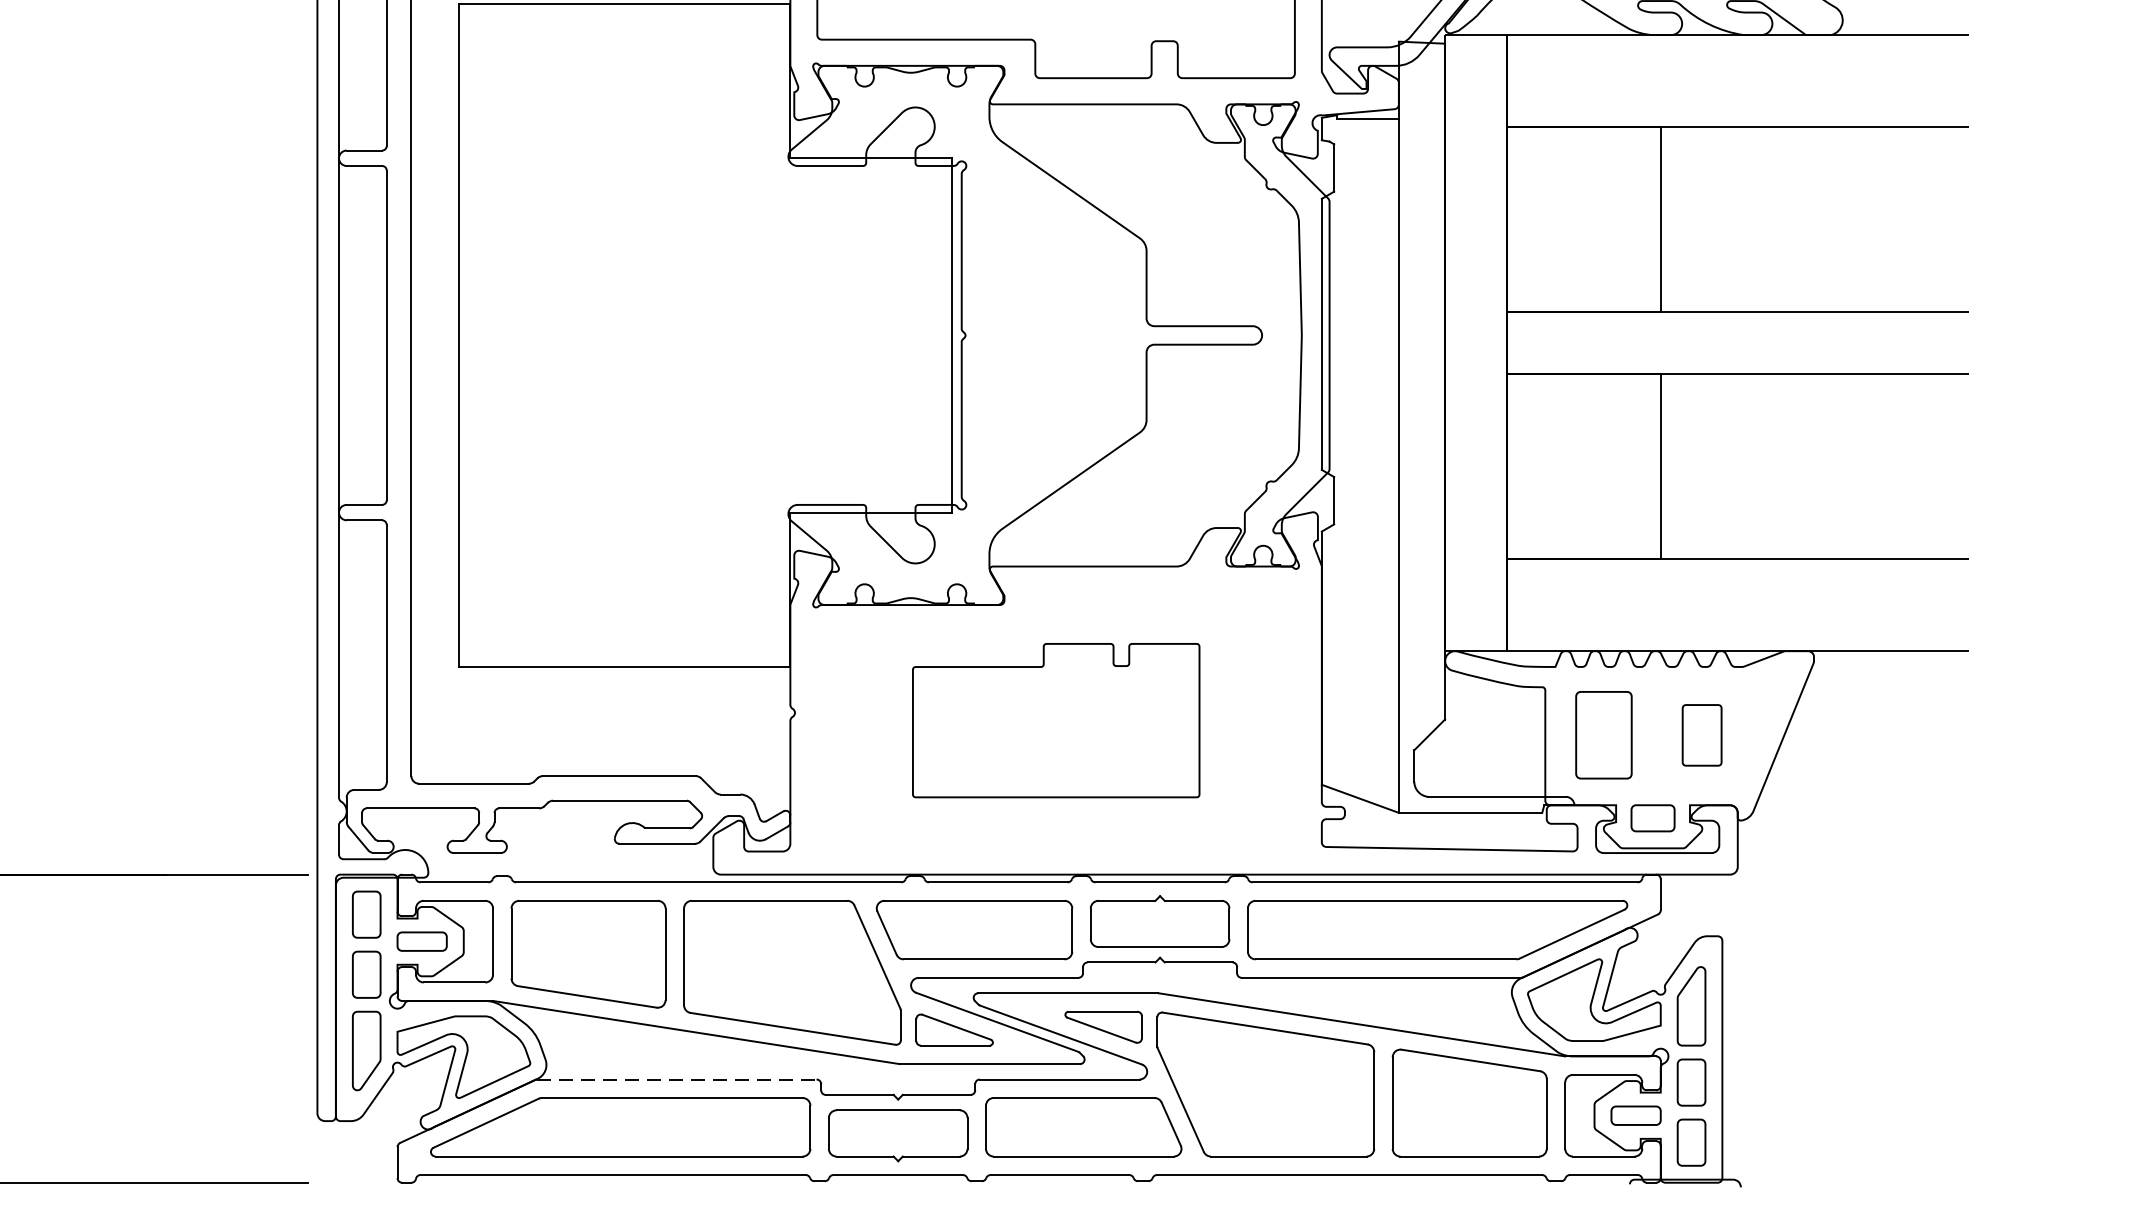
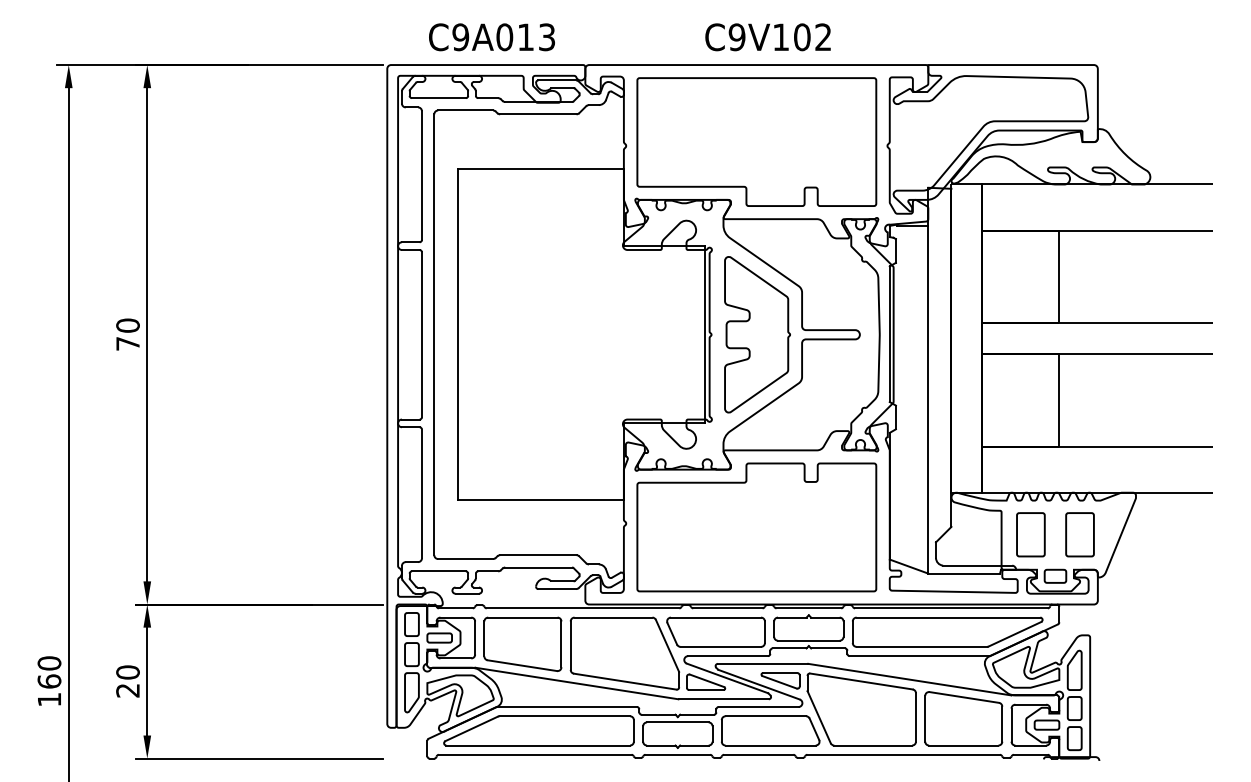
part: (1057, 334) -> (757, 334), added
part: (1055, 720) -> (756, 527), size x1.67
part: (1701, 734) -> (1079, 534), size x1.43
line: (677, 1080) -> (567, 707), dashed -> solid

